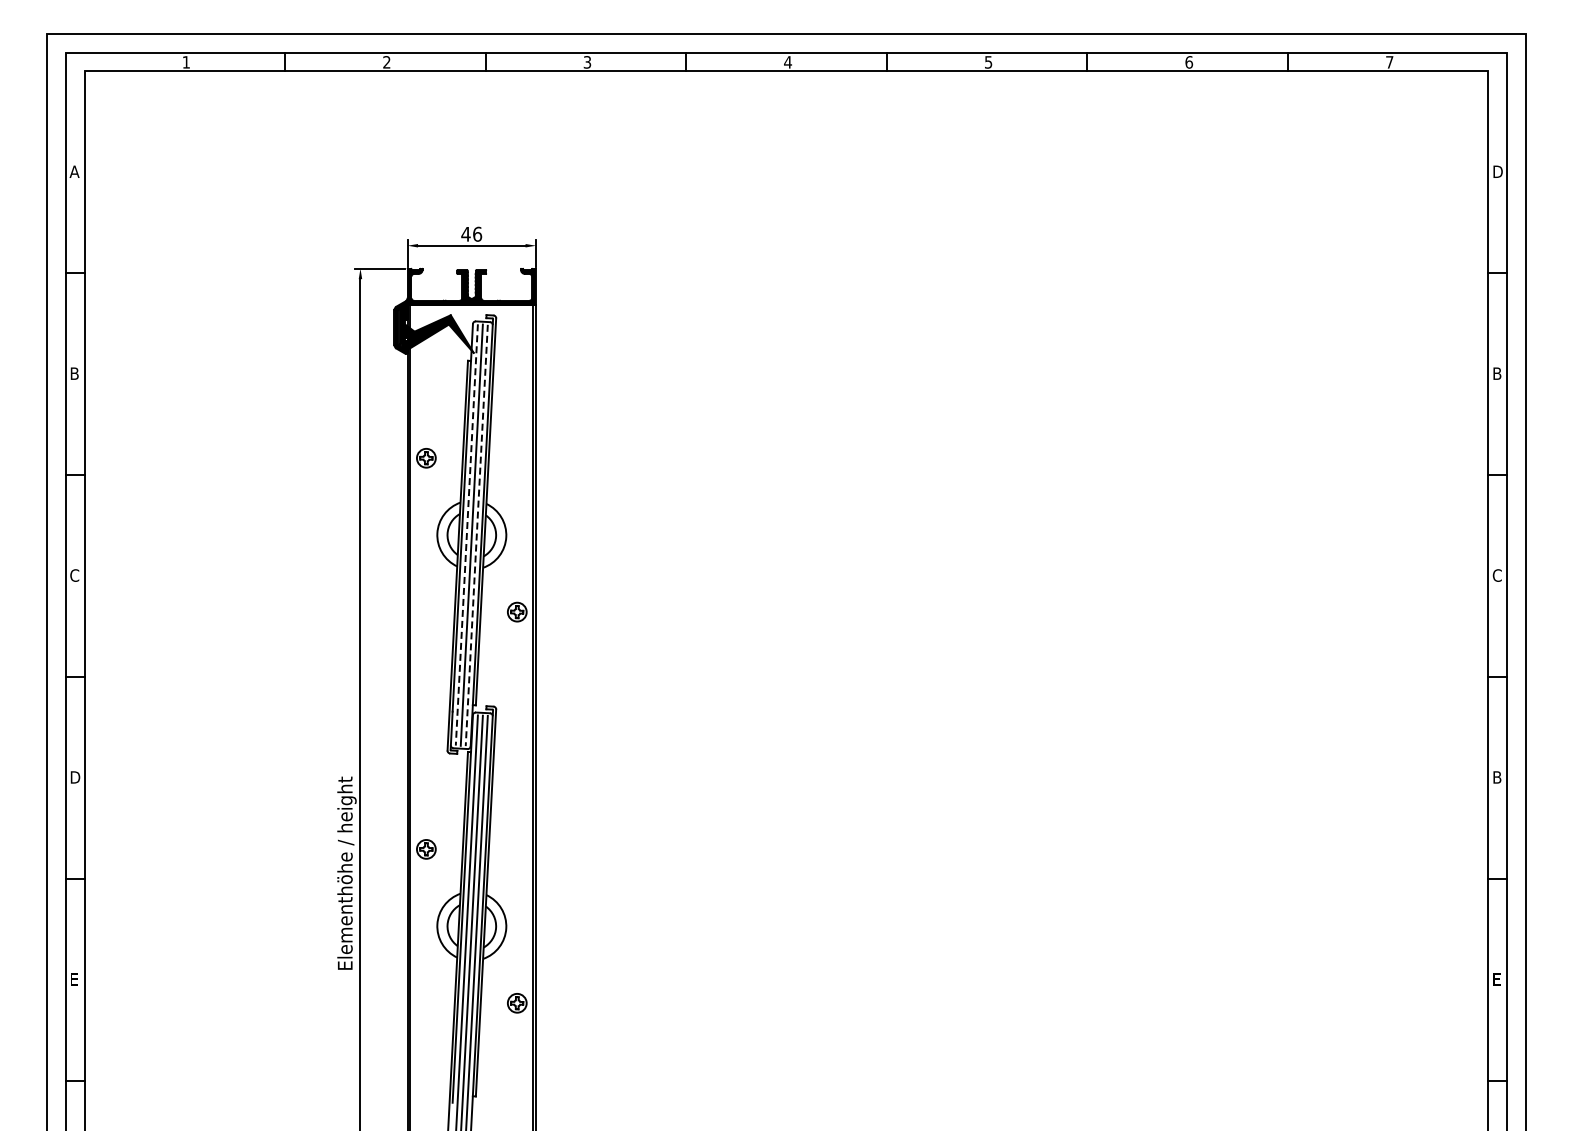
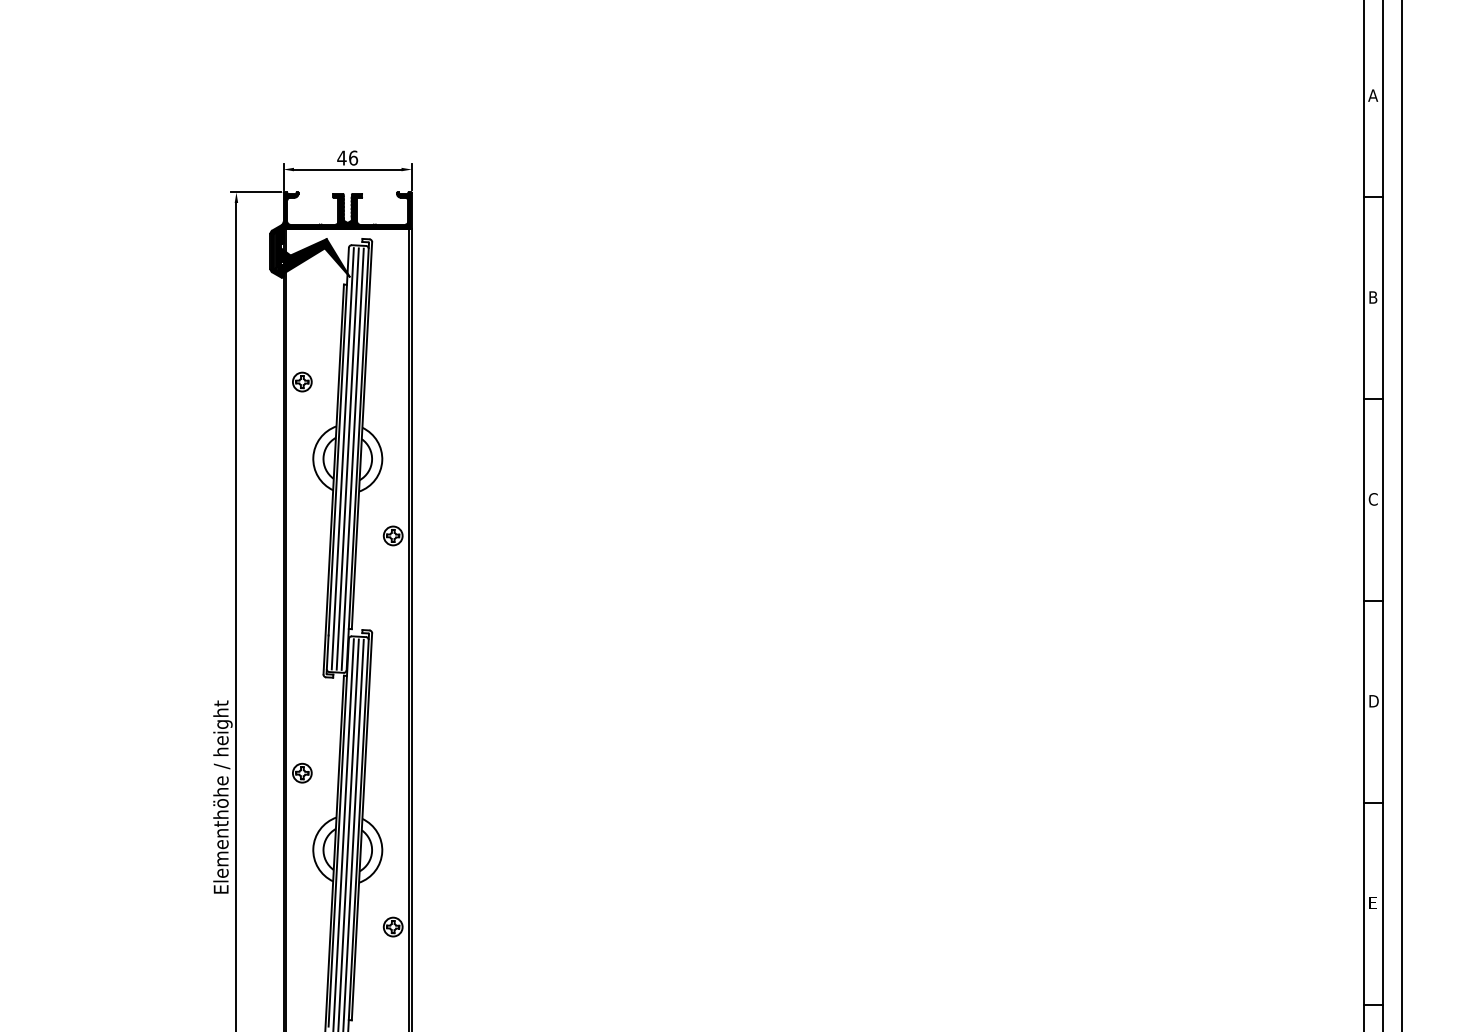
text: (1497, 171) -> (1373, 95), D -> A
line: (466, 534) -> (342, 458), dashed -> solid
line: (476, 535) -> (352, 459), dashed -> solid
text: (1498, 777) -> (1374, 701), B -> D

